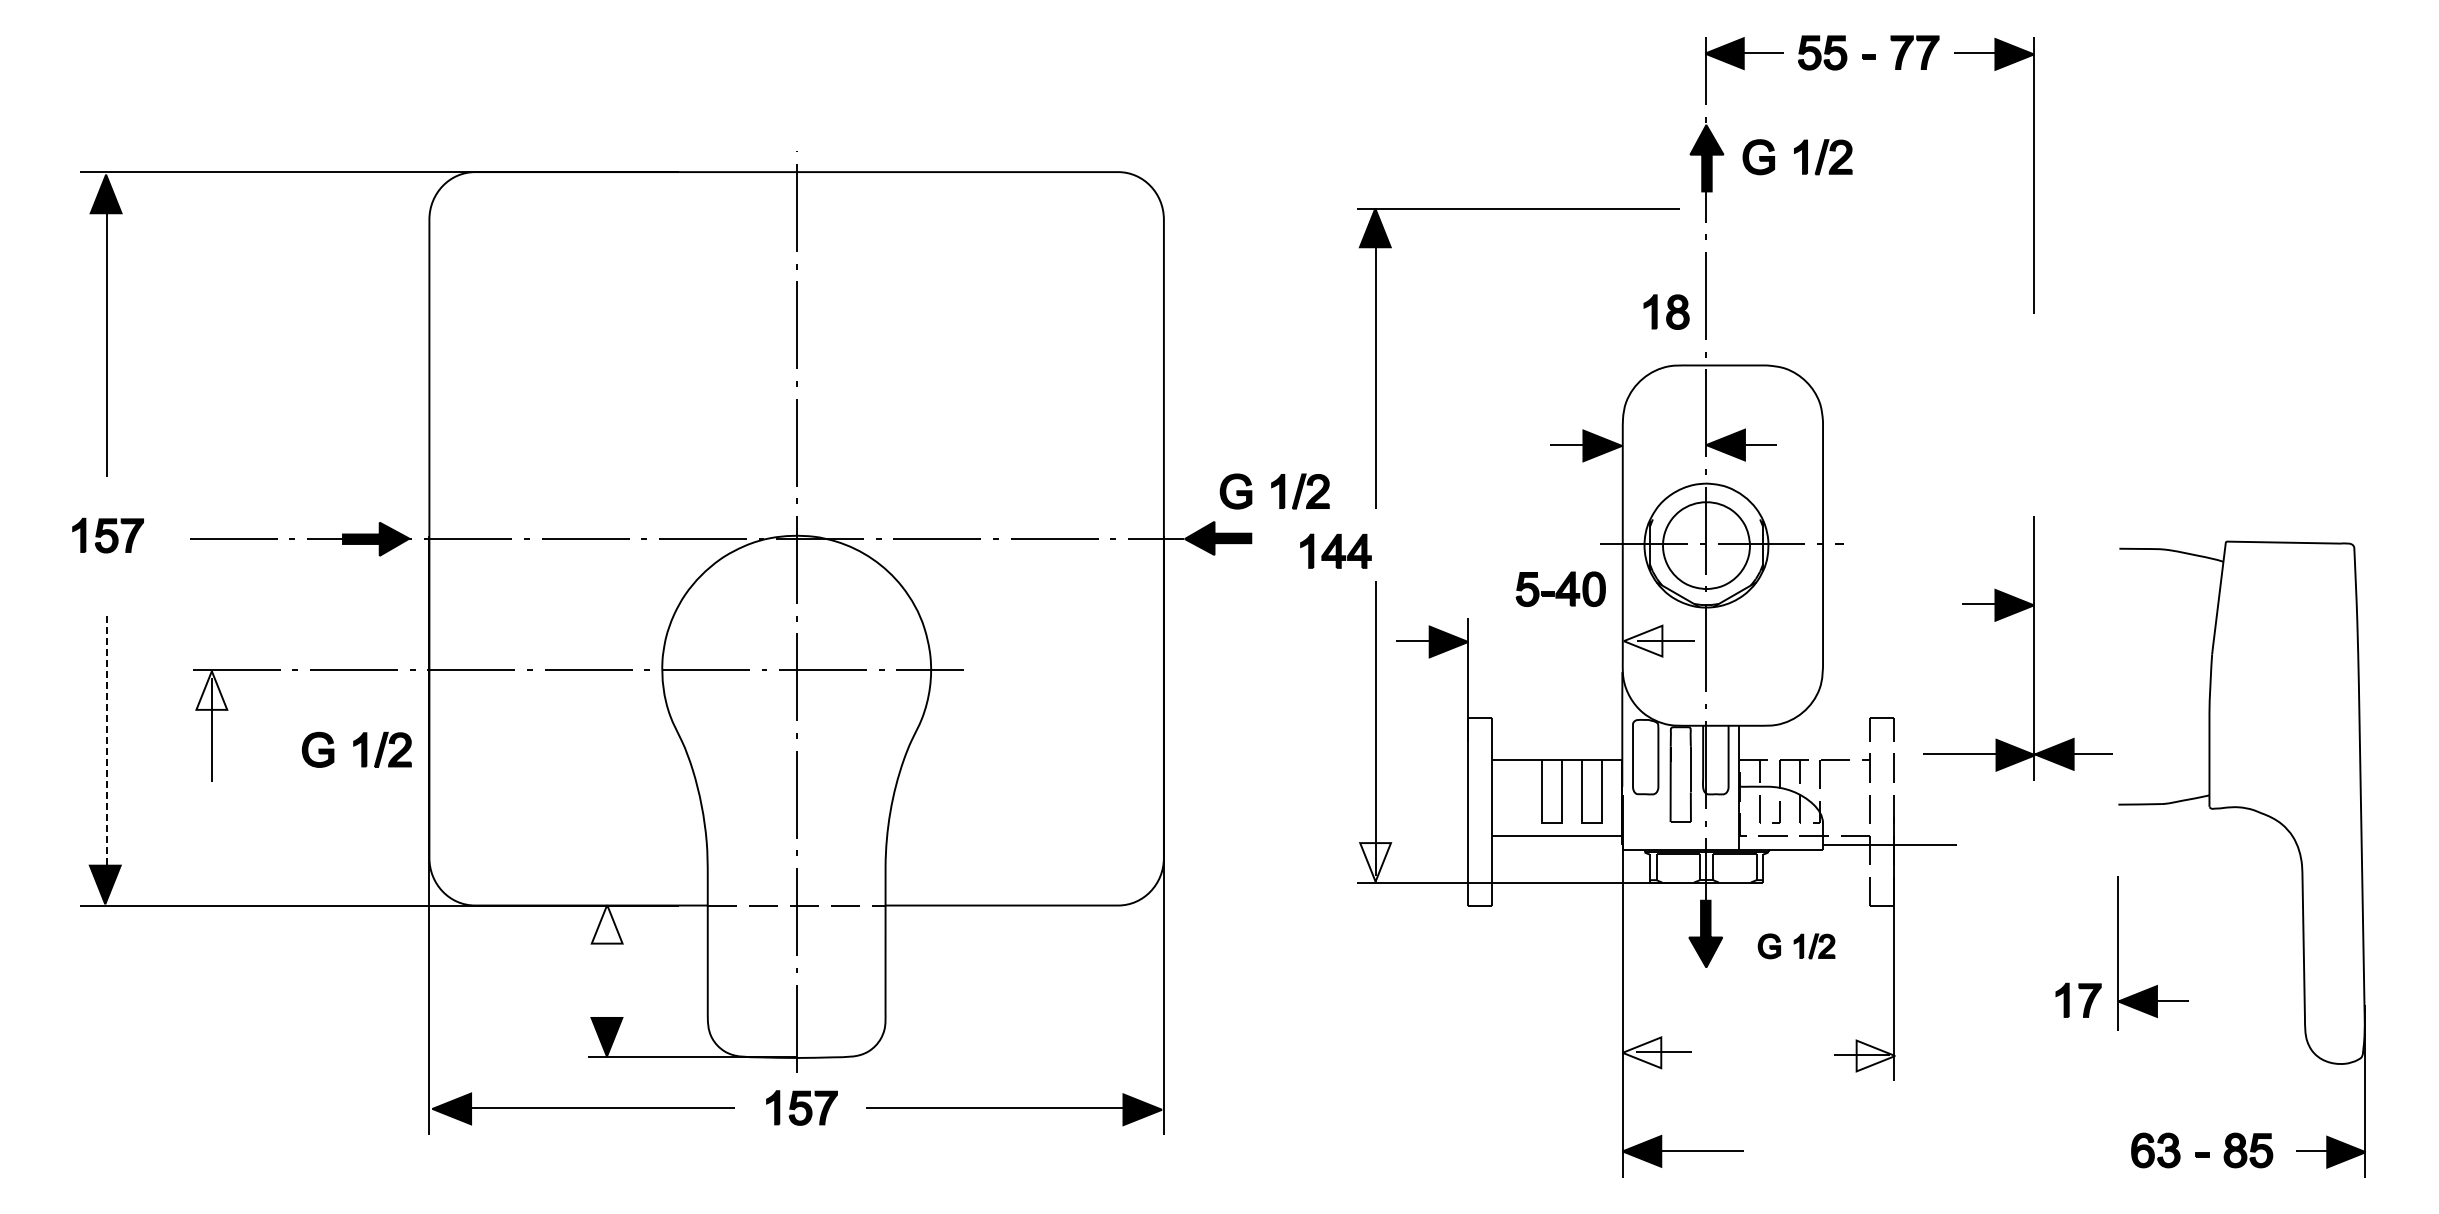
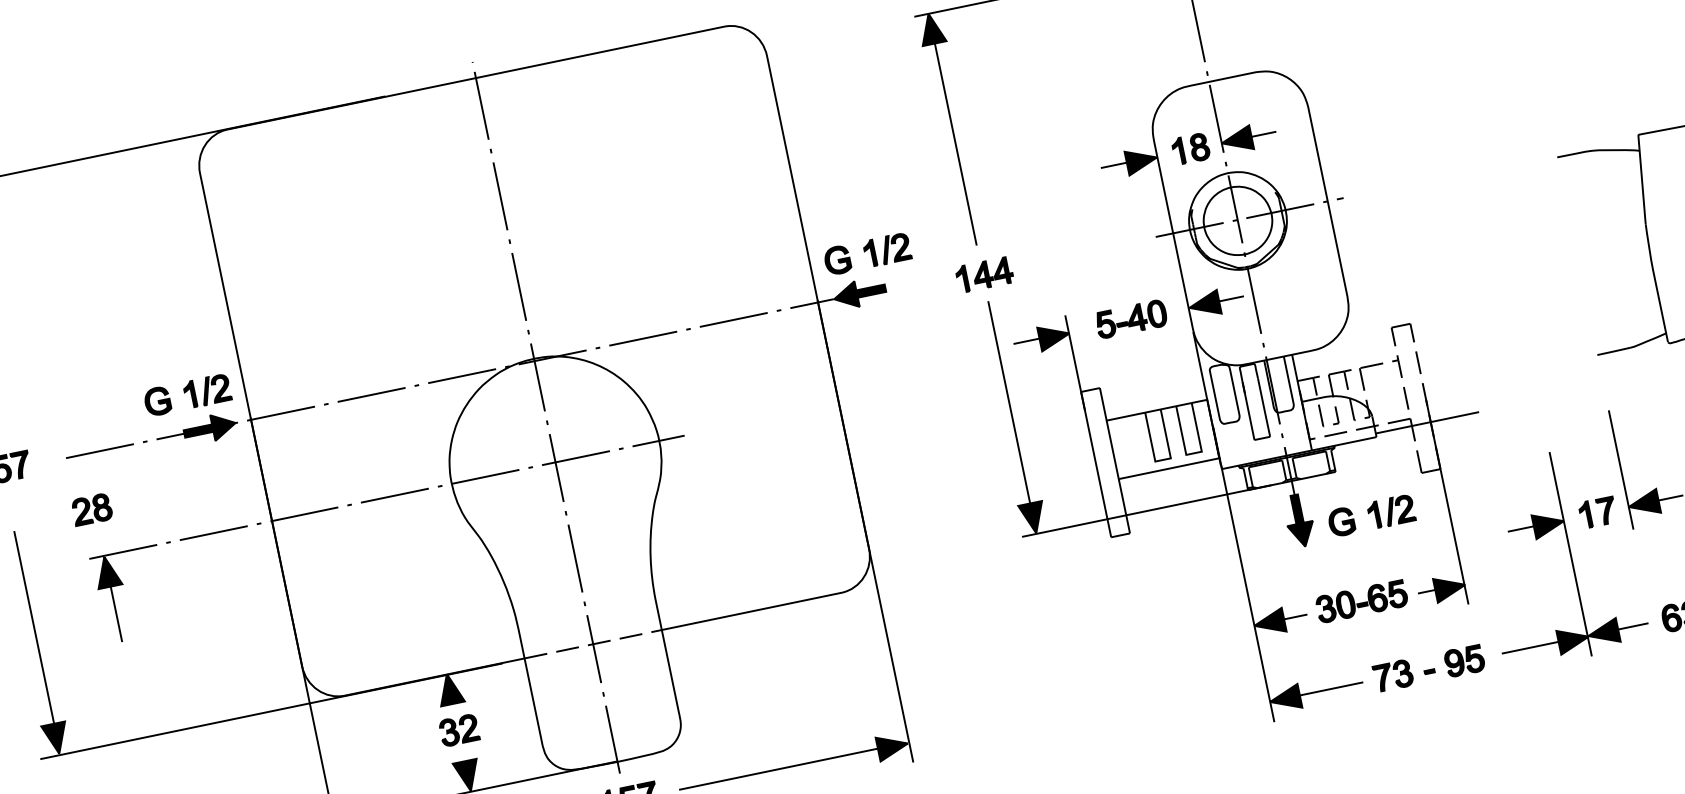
part: (1666, 311) -> (1190, 148), moved
part: (1274, 491) -> (867, 254), moved
part: (1335, 550) -> (984, 274), moved
part: (1560, 588) -> (1131, 318), moved
part: (208, 609) -> (91, 509), added
fill: (1642, 640) -> (1203, 304), added
part: (2033, 648) -> (1570, 554), moved
fill: (211, 690) -> (107, 571), added
part: (356, 749) -> (187, 394), moved
line: (106, 757) -> (36, 640), dashed -> solid
fill: (1375, 862) -> (1033, 518), added
fill: (606, 924) -> (449, 689), added
part: (1796, 946) -> (1371, 516), size x1.43
part: (607, 977) -> (458, 730), added
part: (1762, 1049) -> (1361, 600), added
fill: (1641, 1052) -> (1268, 622), added
fill: (1875, 1055) -> (1449, 587), added
part: (1828, 1150) -> (1428, 668), added

